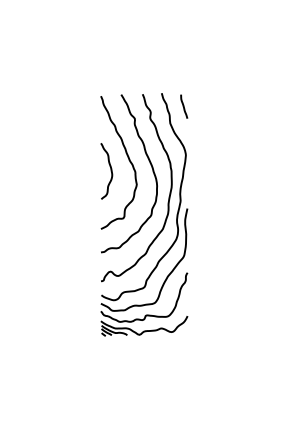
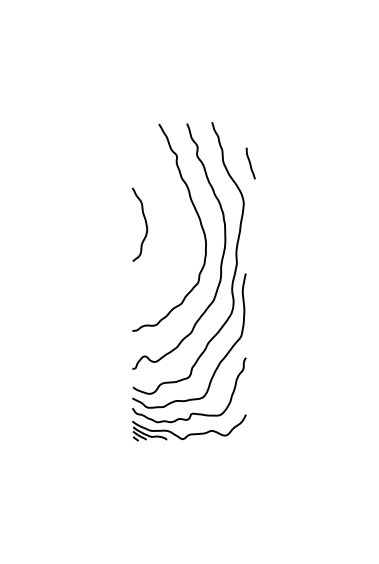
line: (184, 106) -> (251, 163), moved
curve: (128, 160) -> (168, 210), removed

